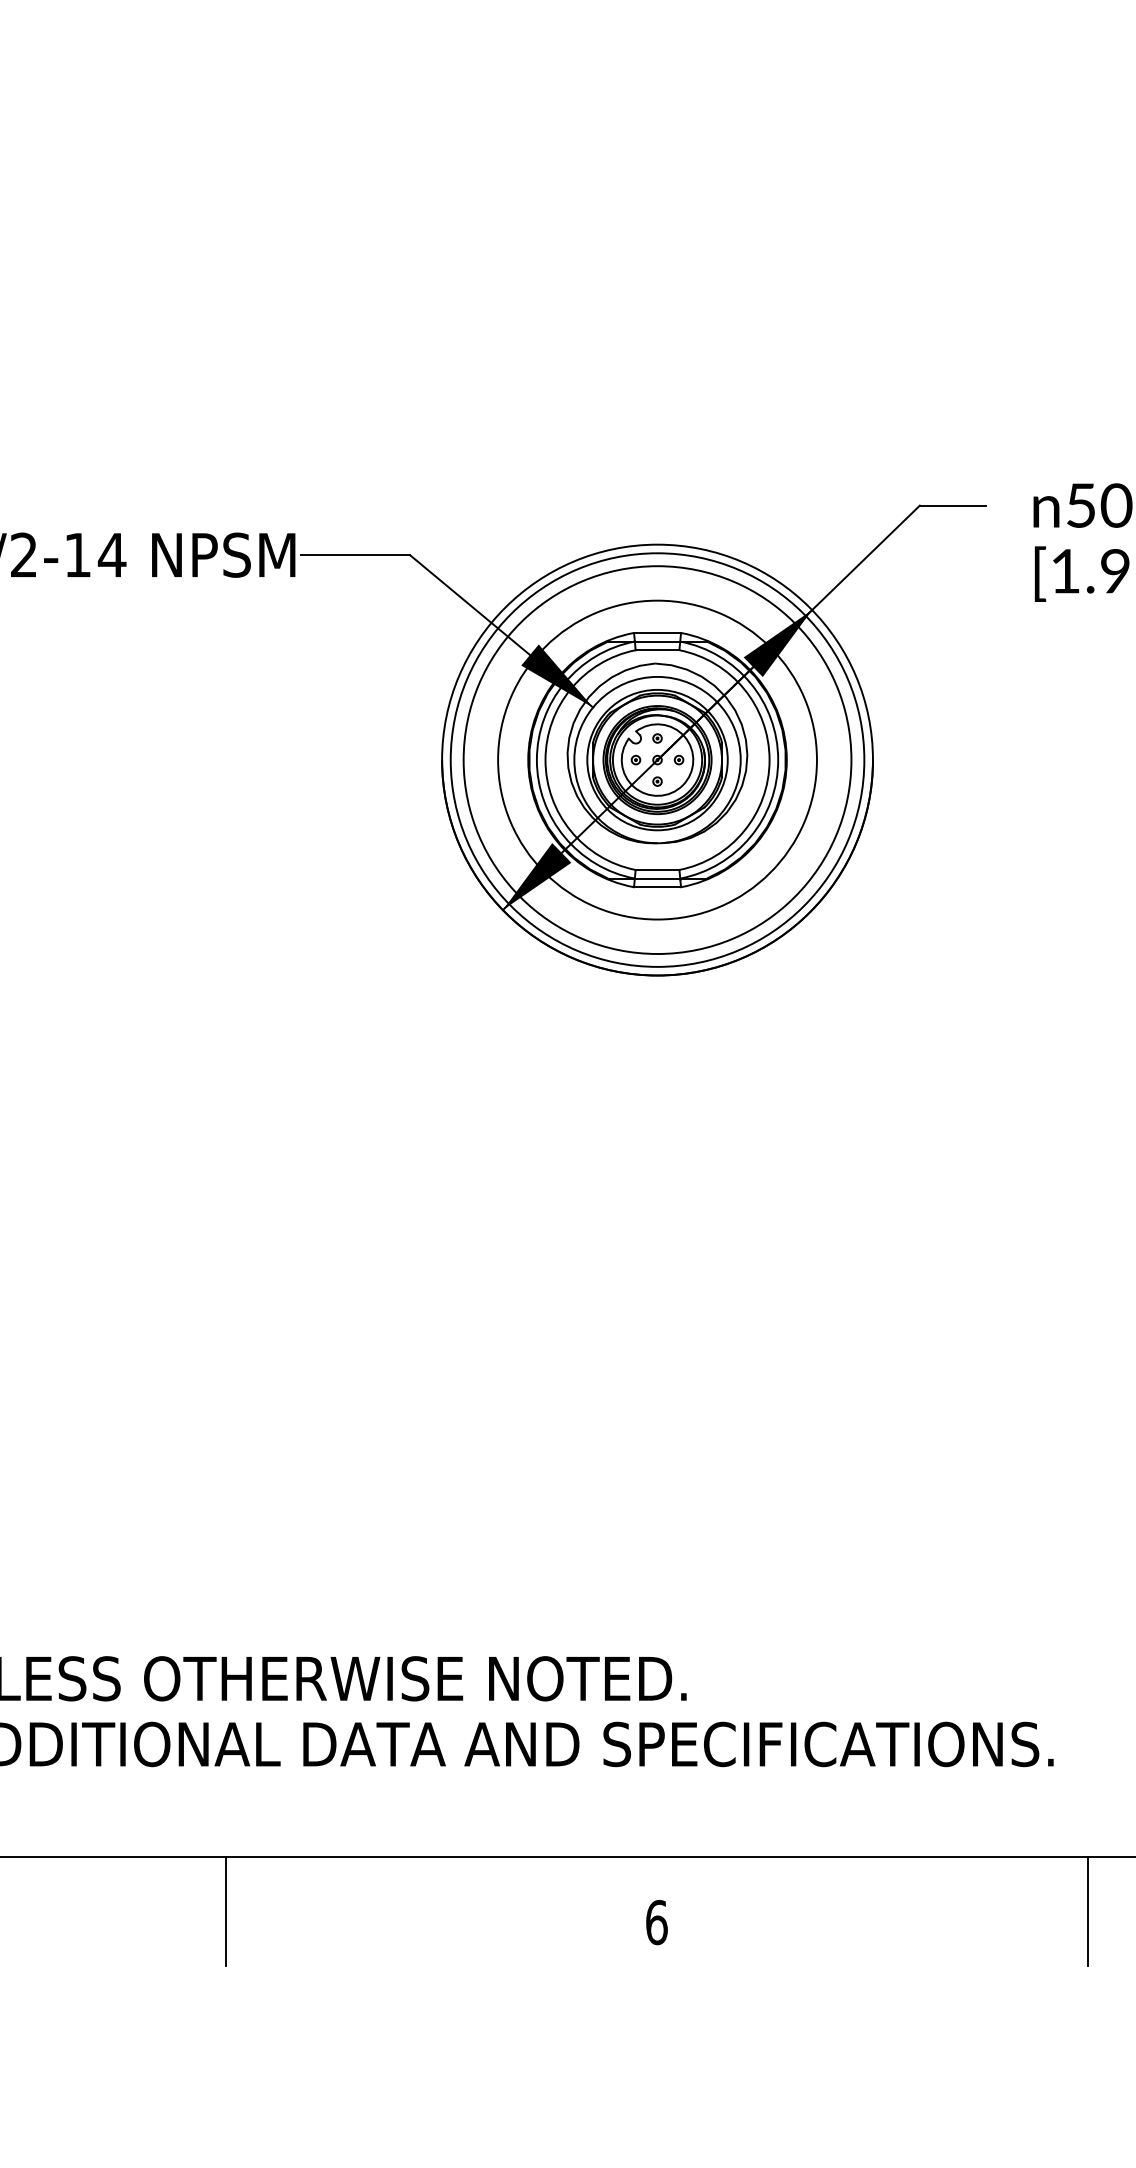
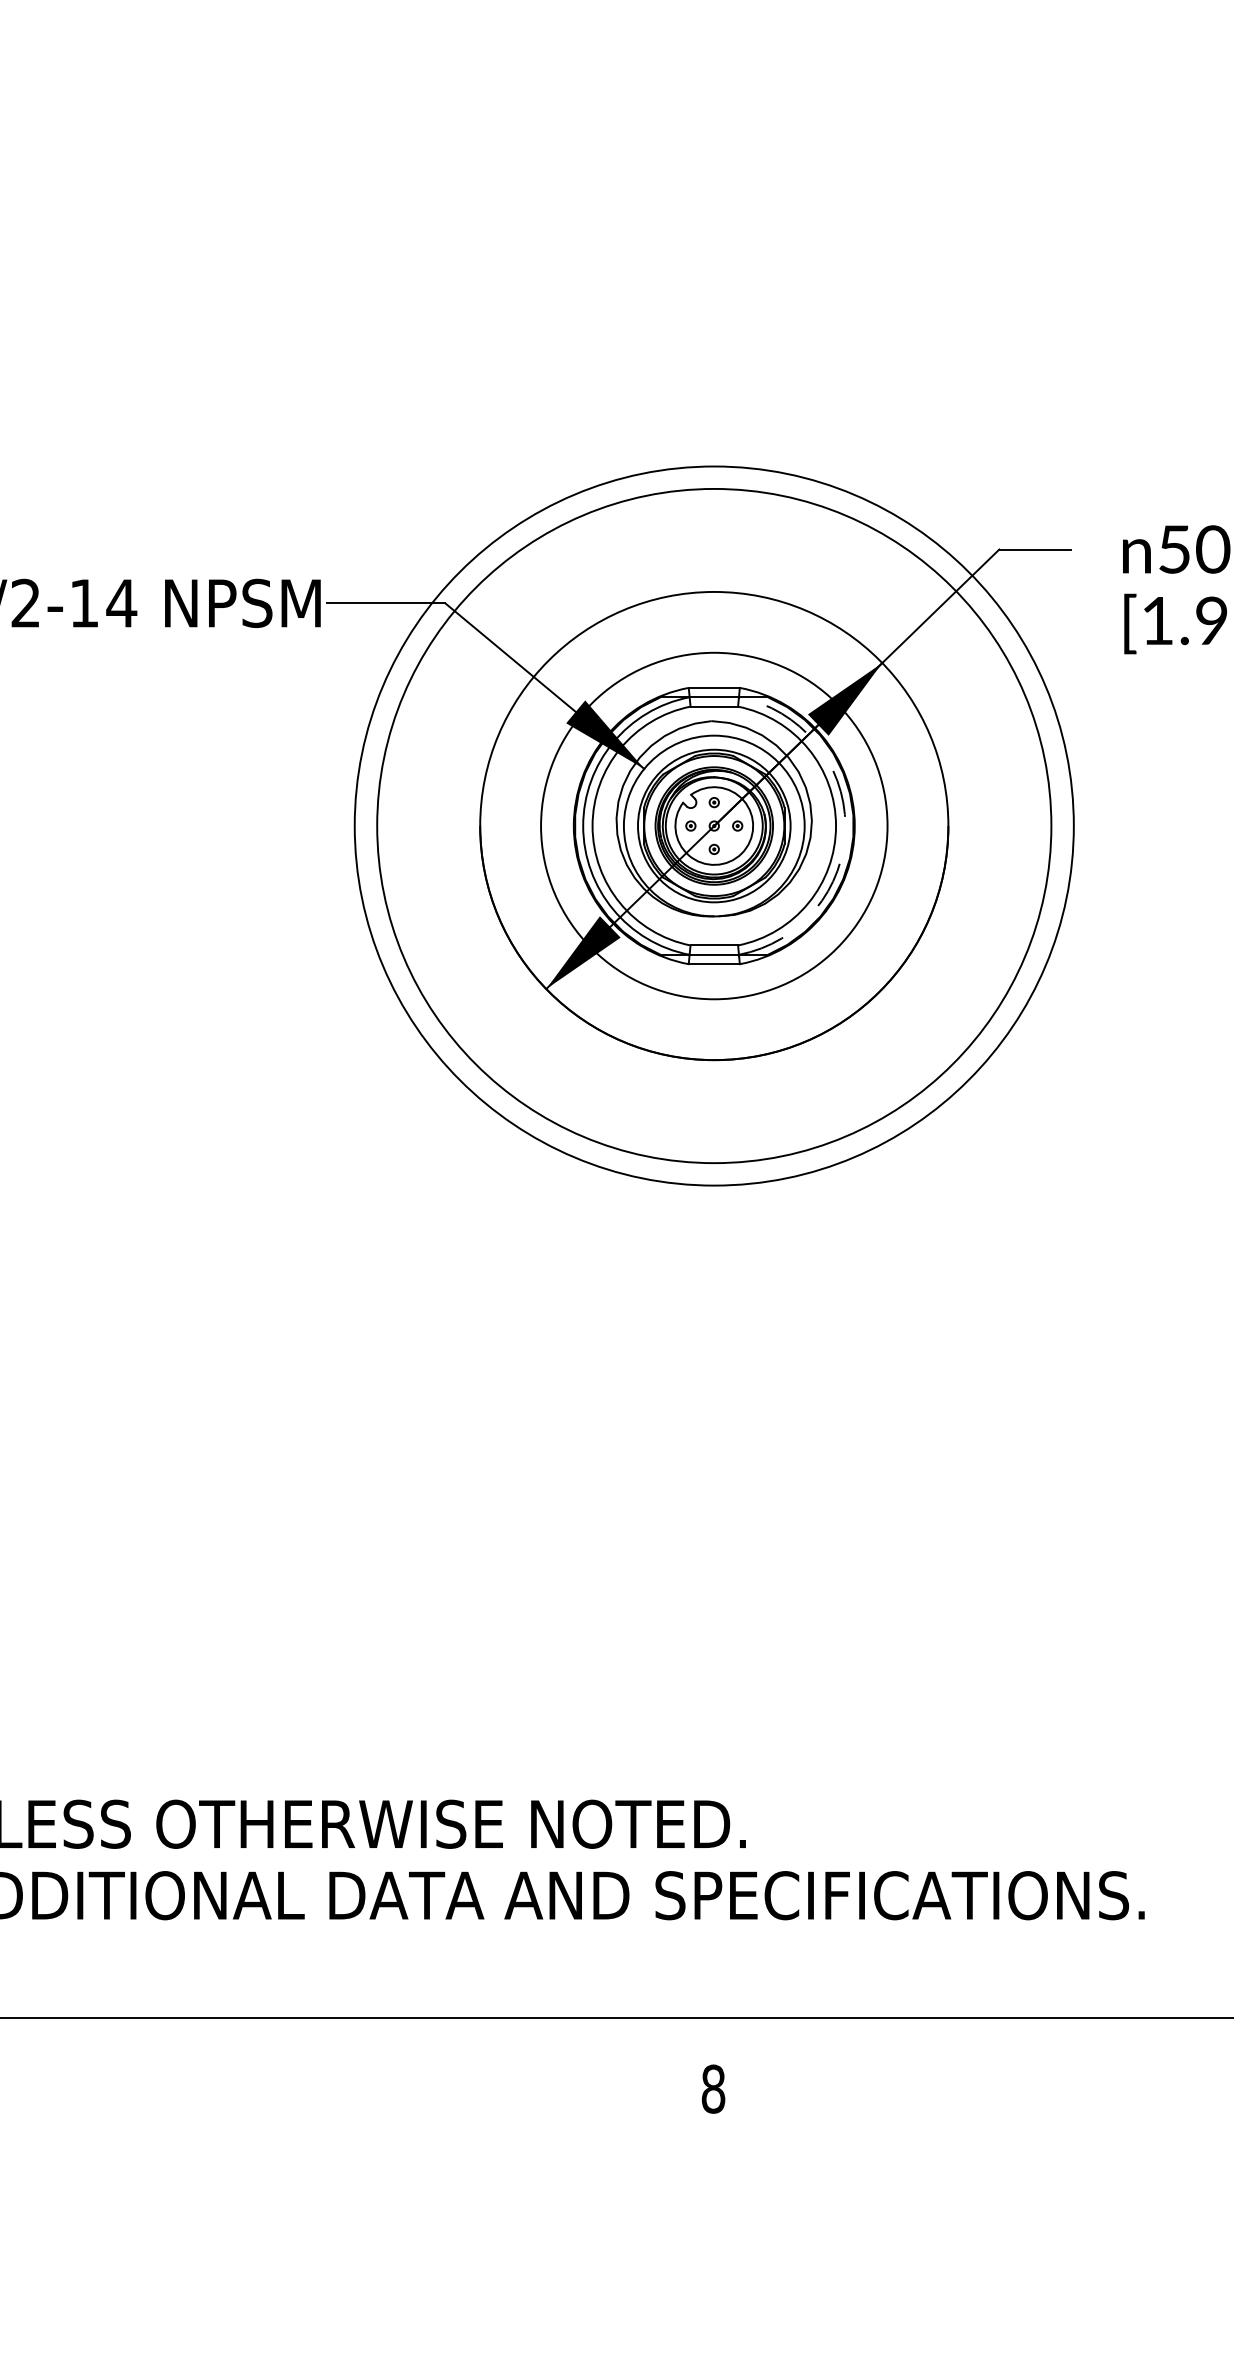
circle: (657, 759) -> (714, 825), size x1.6
circle: (657, 759) -> (714, 825), size x1.6
arc: (778, 760) -> (845, 826), solid -> dashed
line: (225, 1911) -> (244, 2077), removed
line: (1088, 1911) -> (1182, 2077), removed
text: (656, 1922) -> (713, 2089), 6 -> 8

